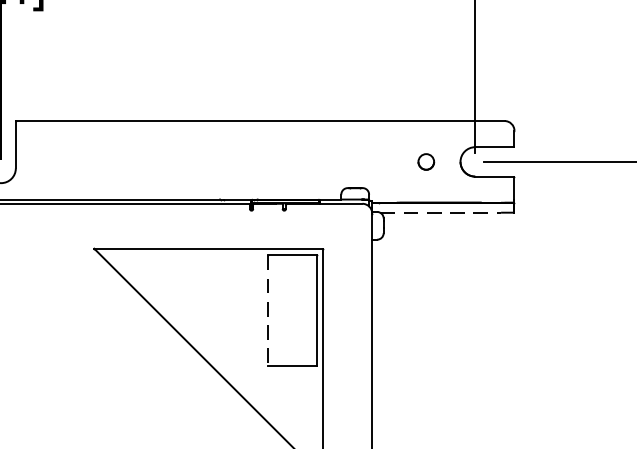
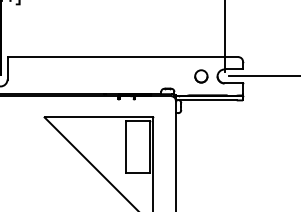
circle: (426, 162) -> (201, 76), size x1.67
line: (441, 212) -> (208, 100), dashed -> solid
line: (267, 312) -> (126, 147), dashed -> solid

